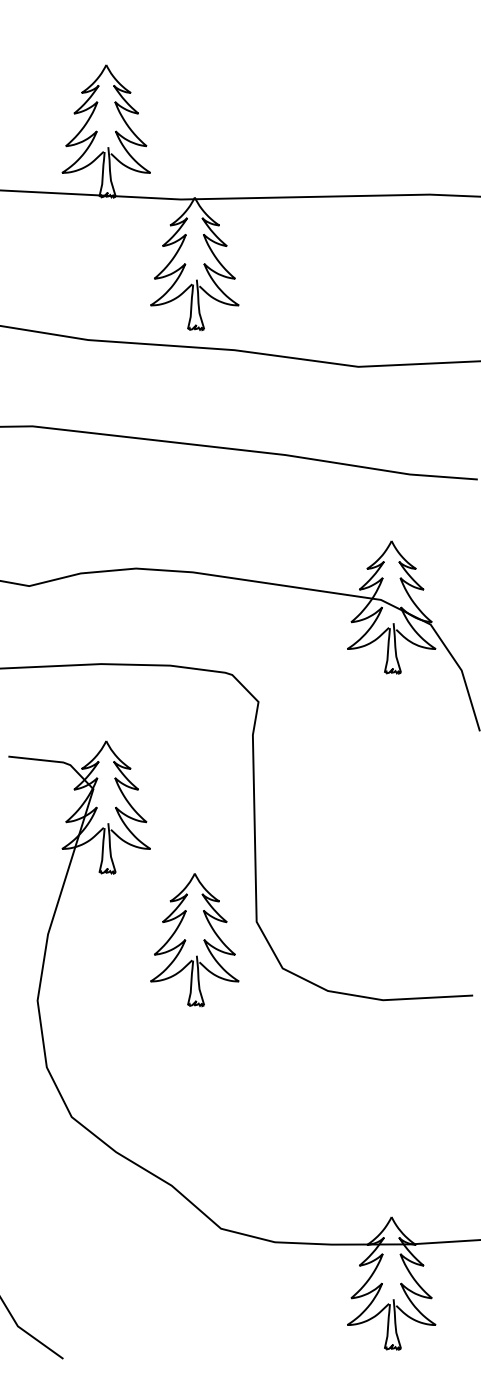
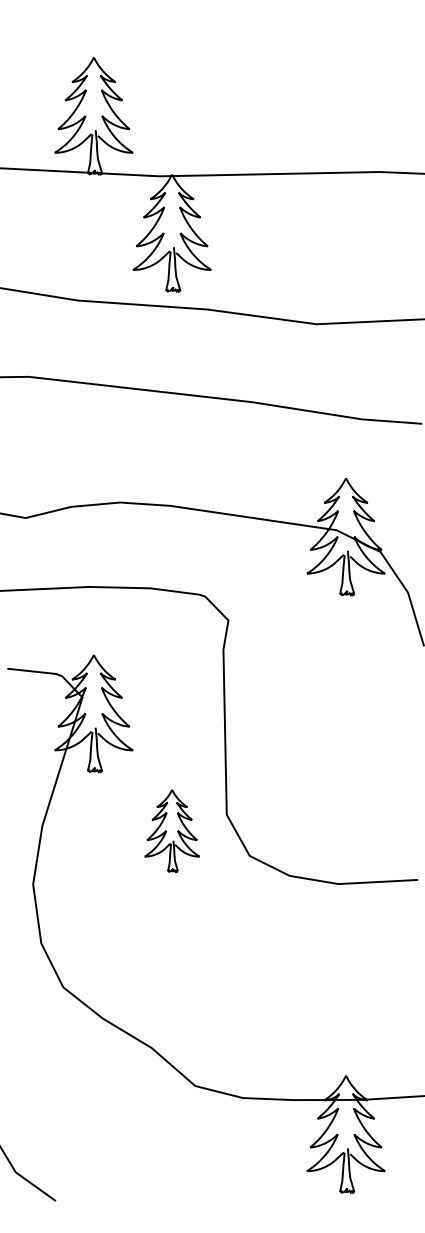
part: (194, 940) -> (171, 831), size x0.7

